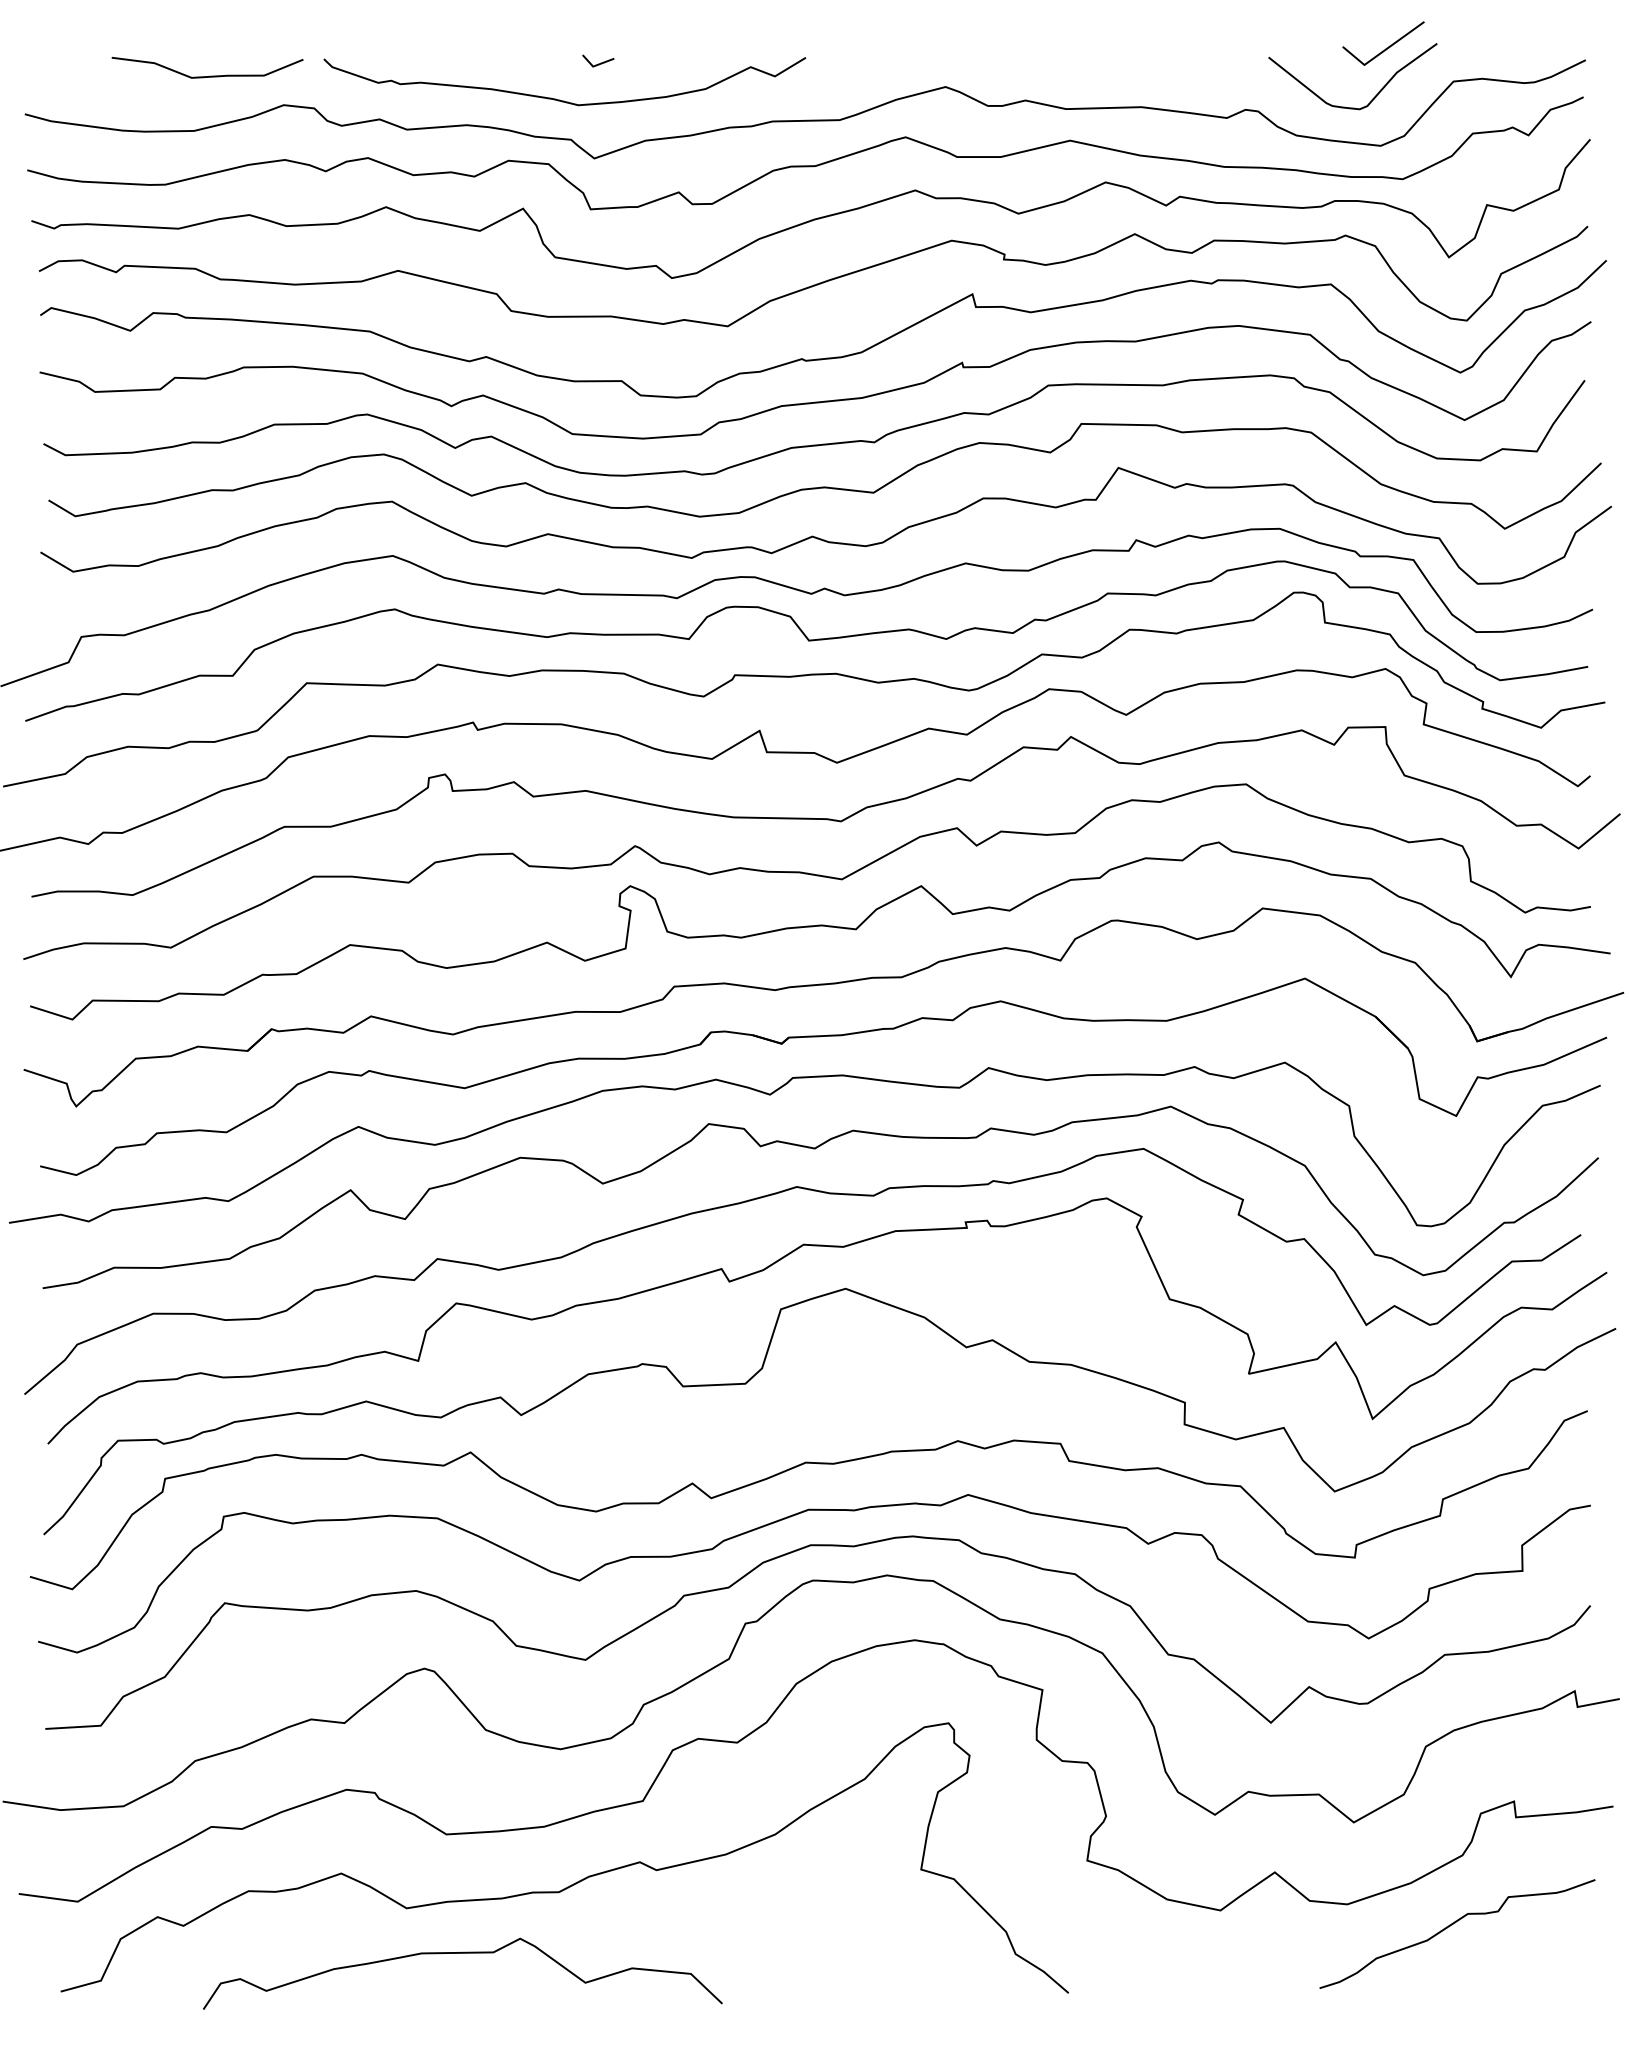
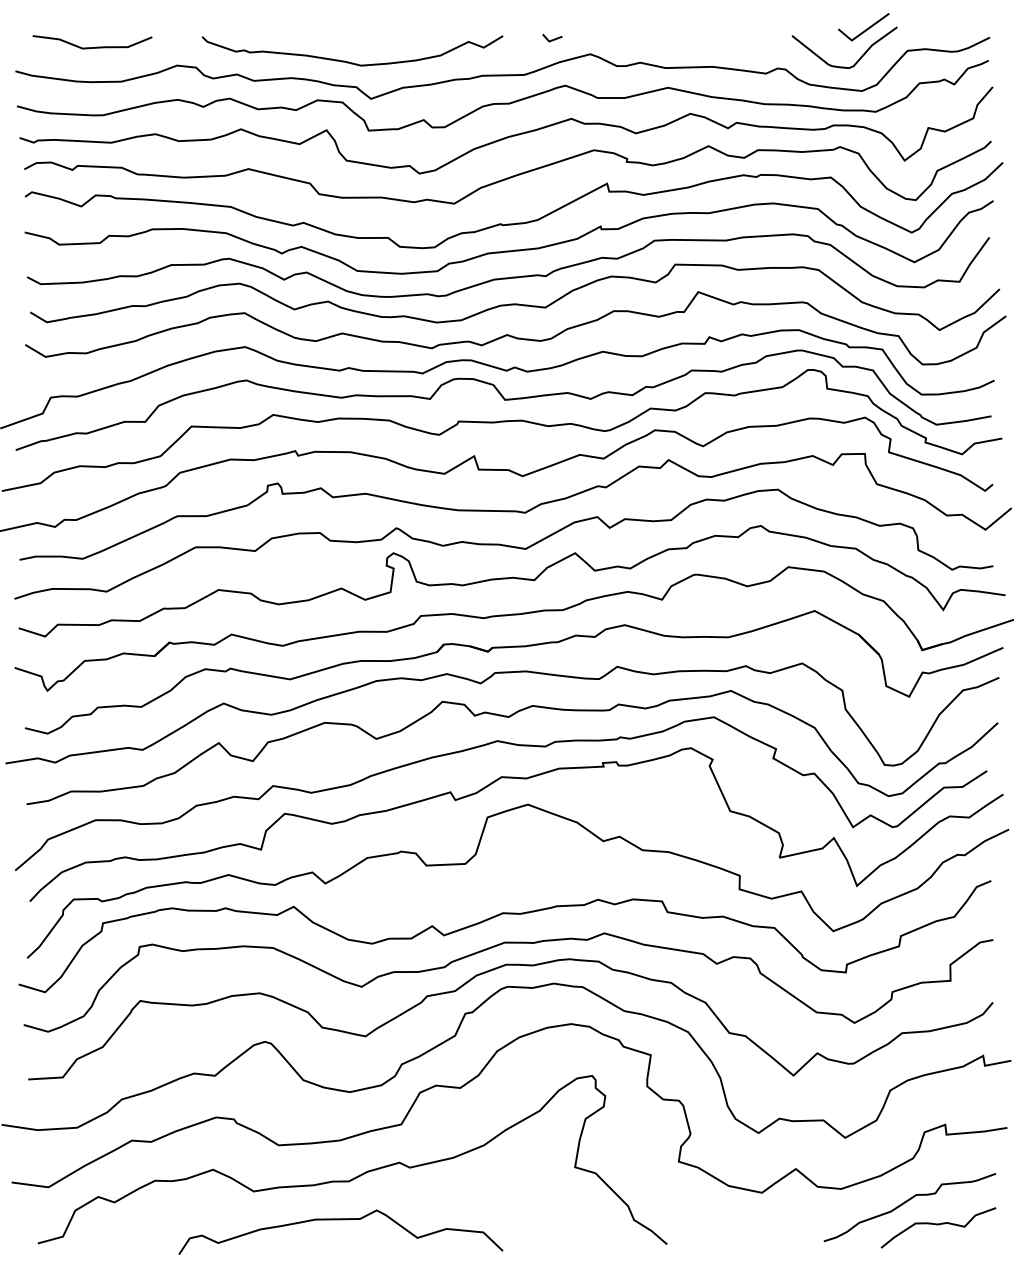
line: (598, 63) -> (552, 39), moved
curve: (212, 74) -> (95, 46), moved
curve: (462, 1954) -> (340, 1220), moved
curve: (1503, 1962) -> (938, 1225), added

